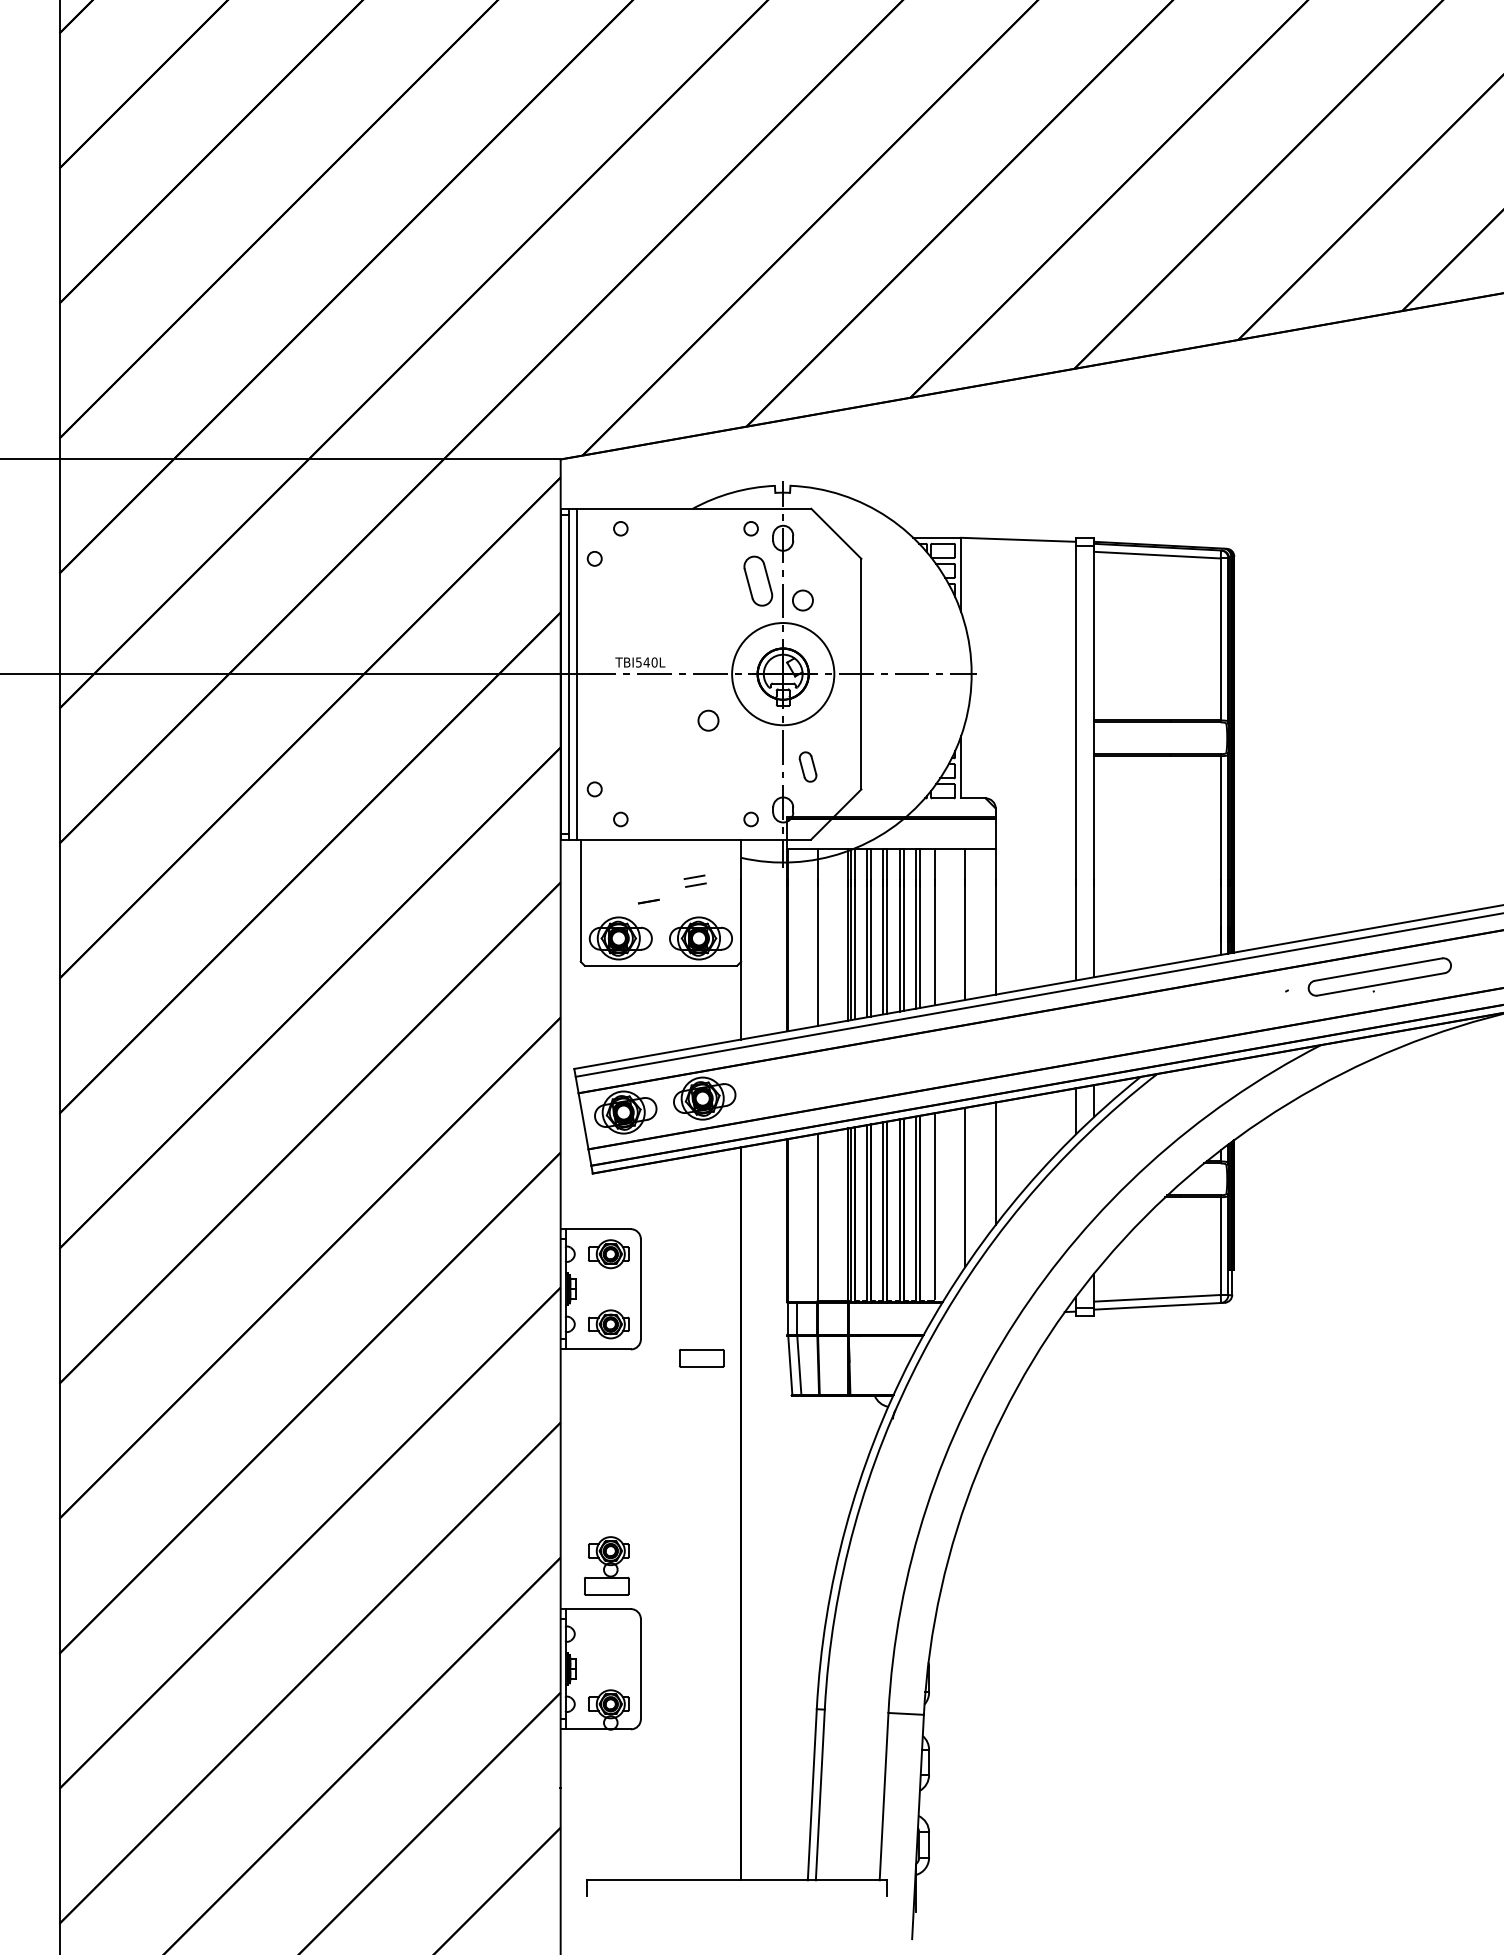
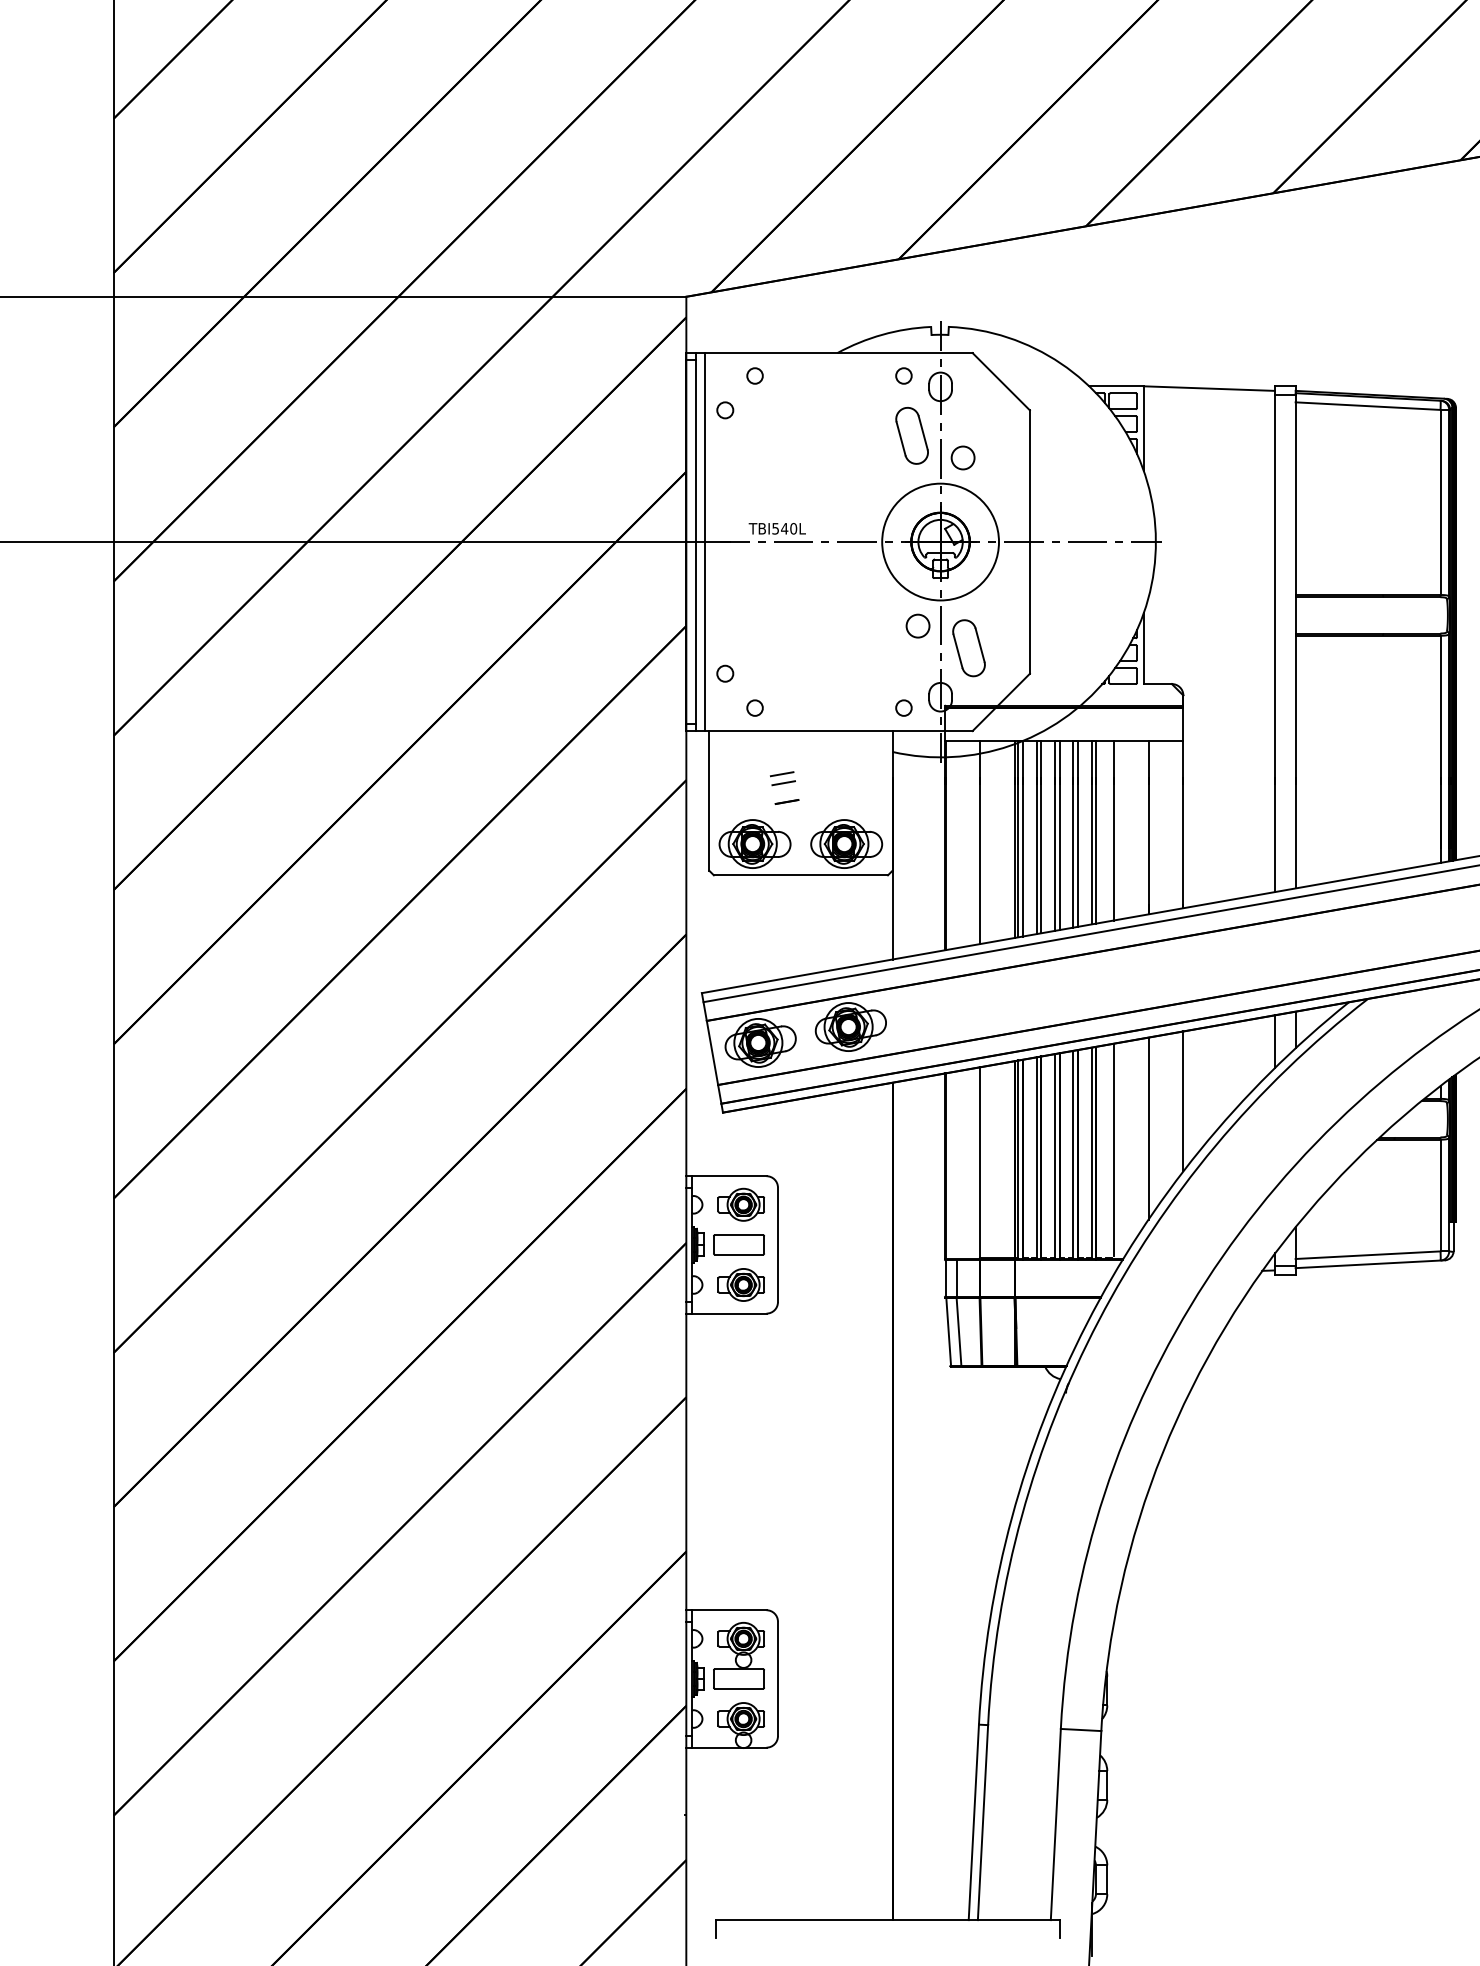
circle: (708, 720) -> (918, 625), moved
part: (807, 766) -> (968, 647), size x1.67
part: (694, 880) -> (782, 777), moved
part: (701, 1358) -> (738, 1245), moved
part: (606, 1565) -> (738, 1655), moved

